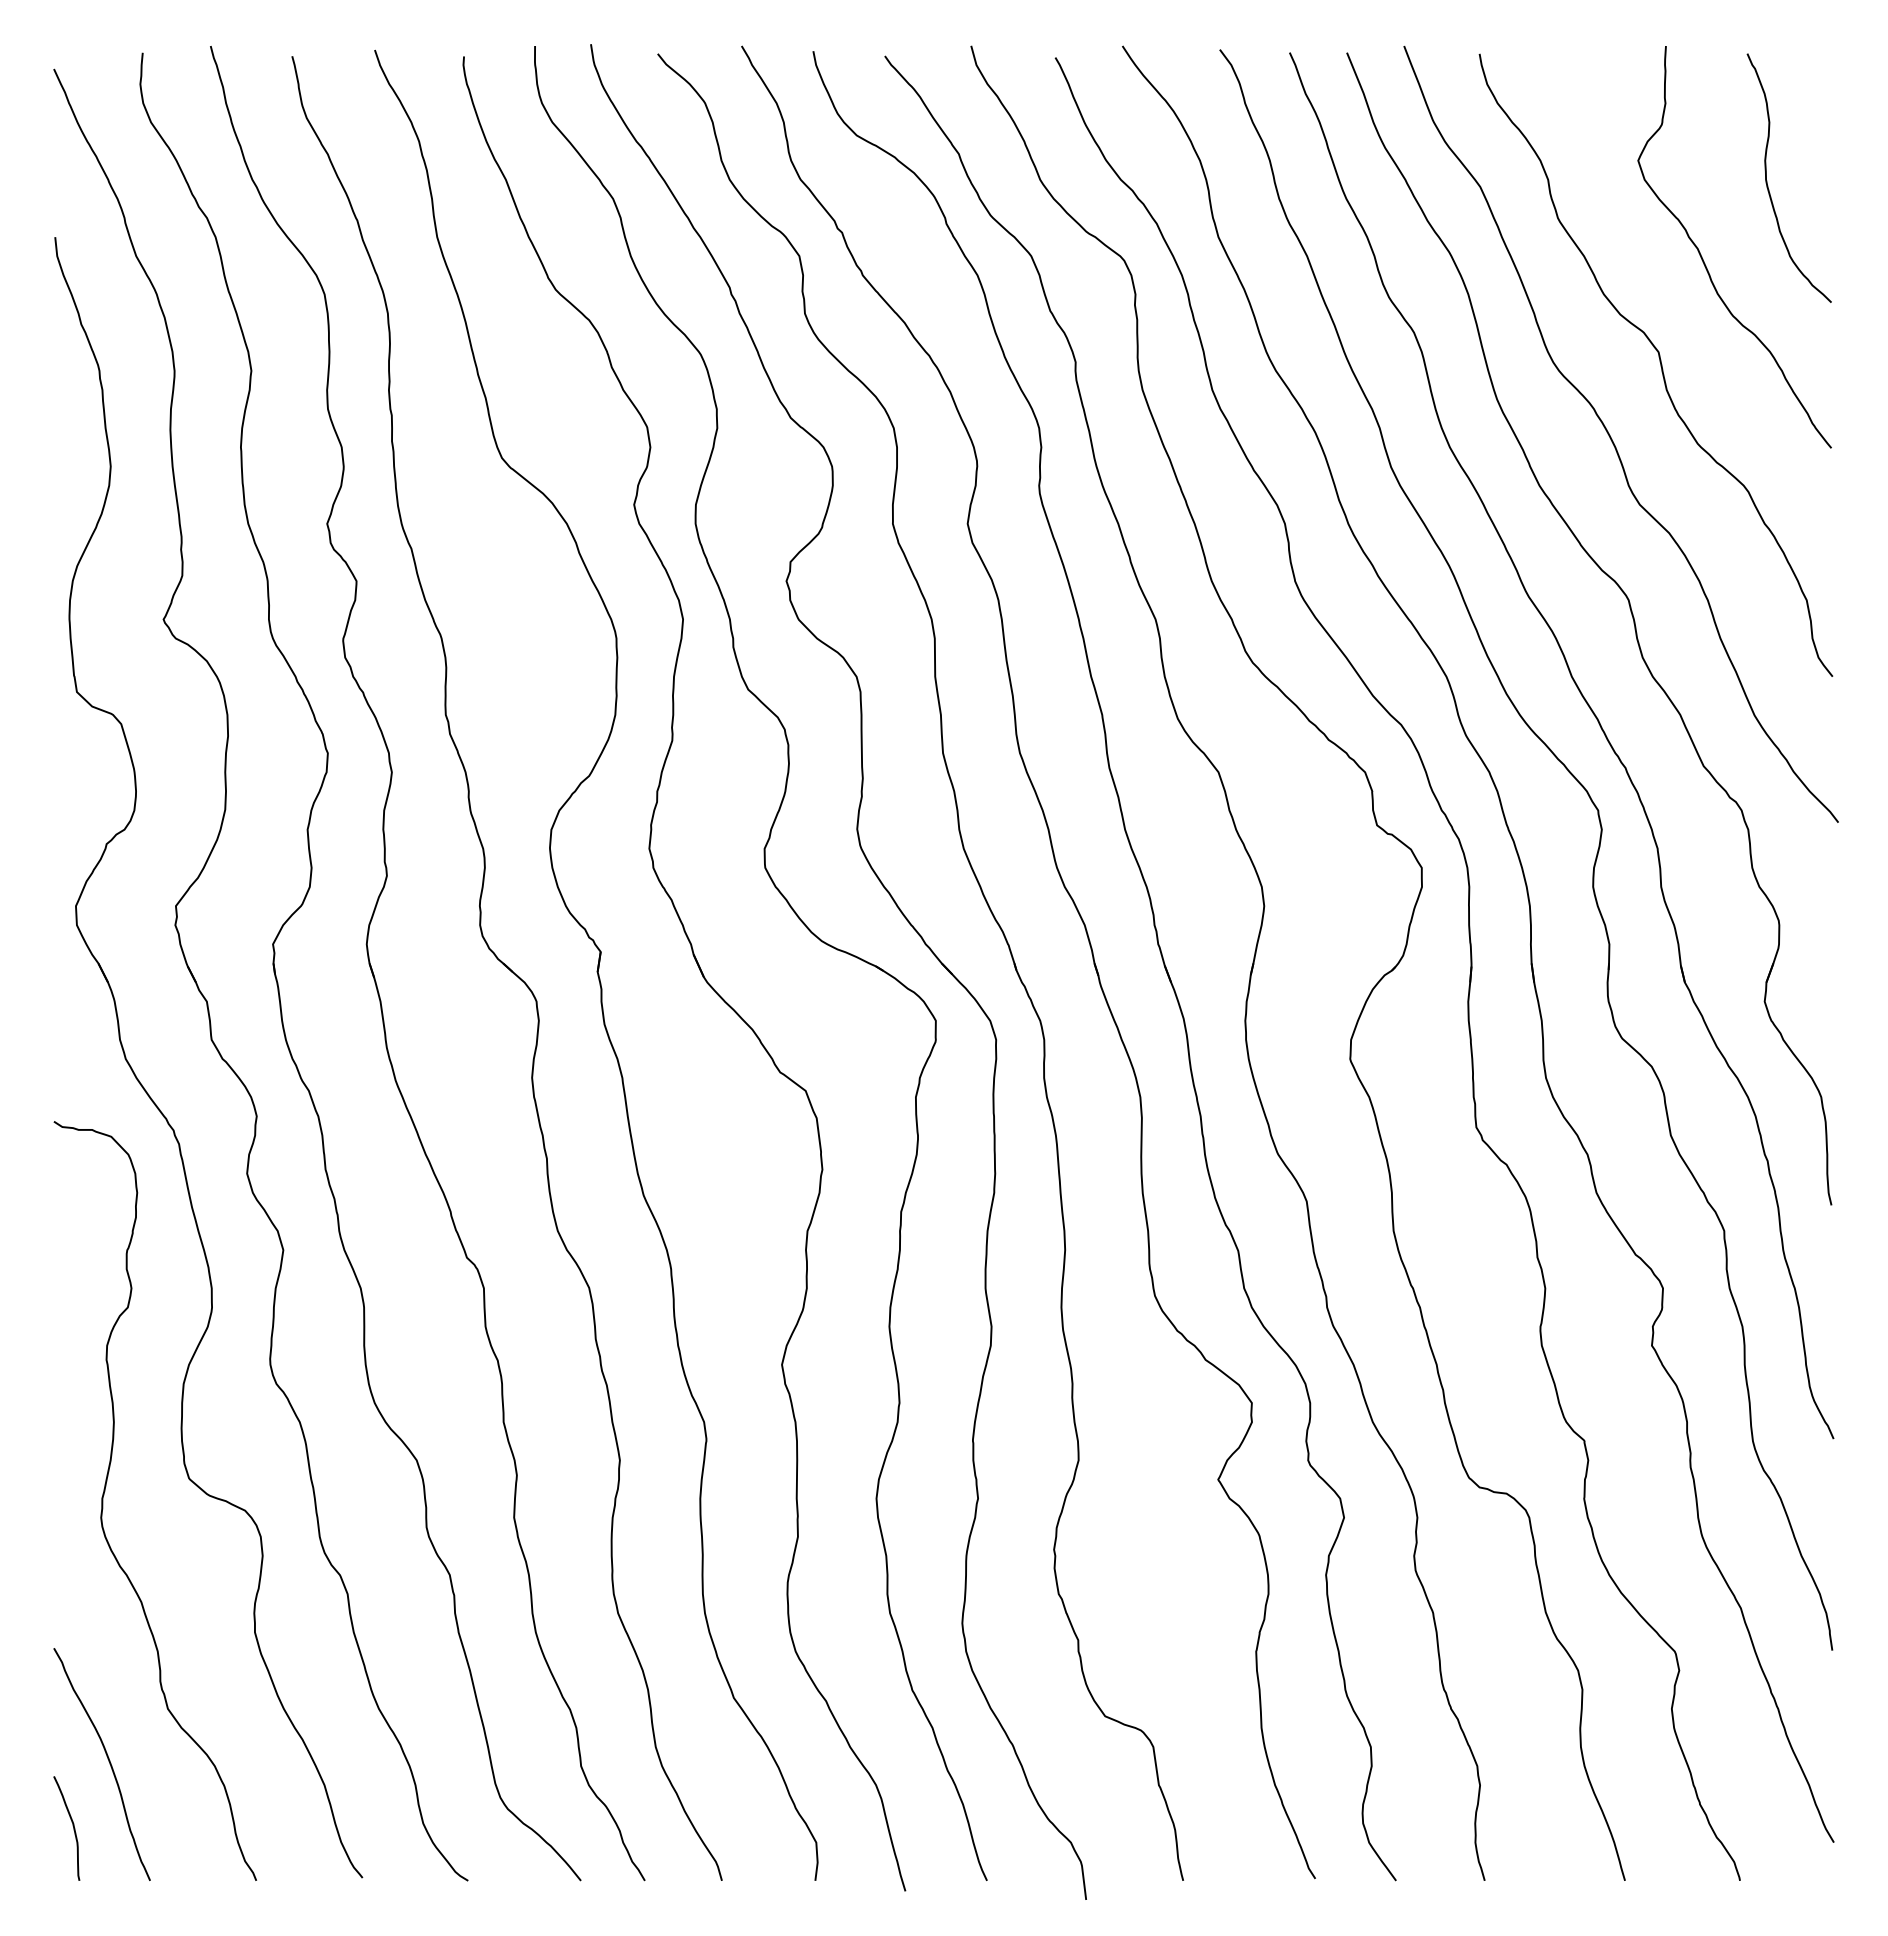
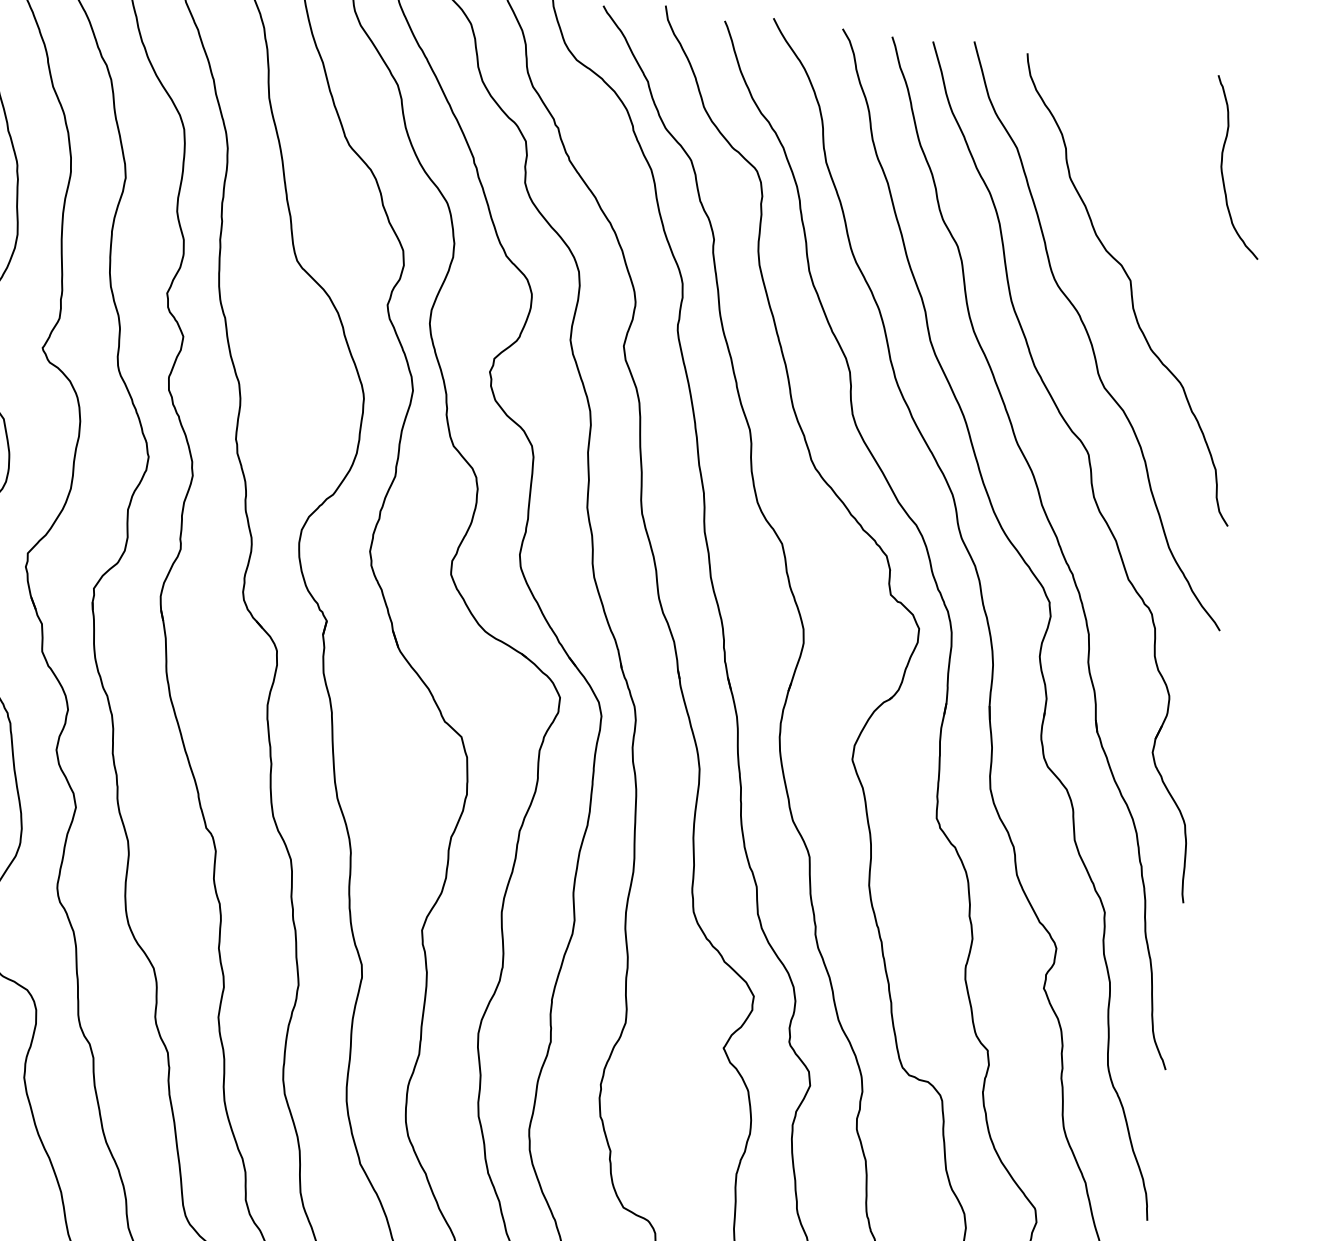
curve: (1704, 261) -> (1170, 219), removed

